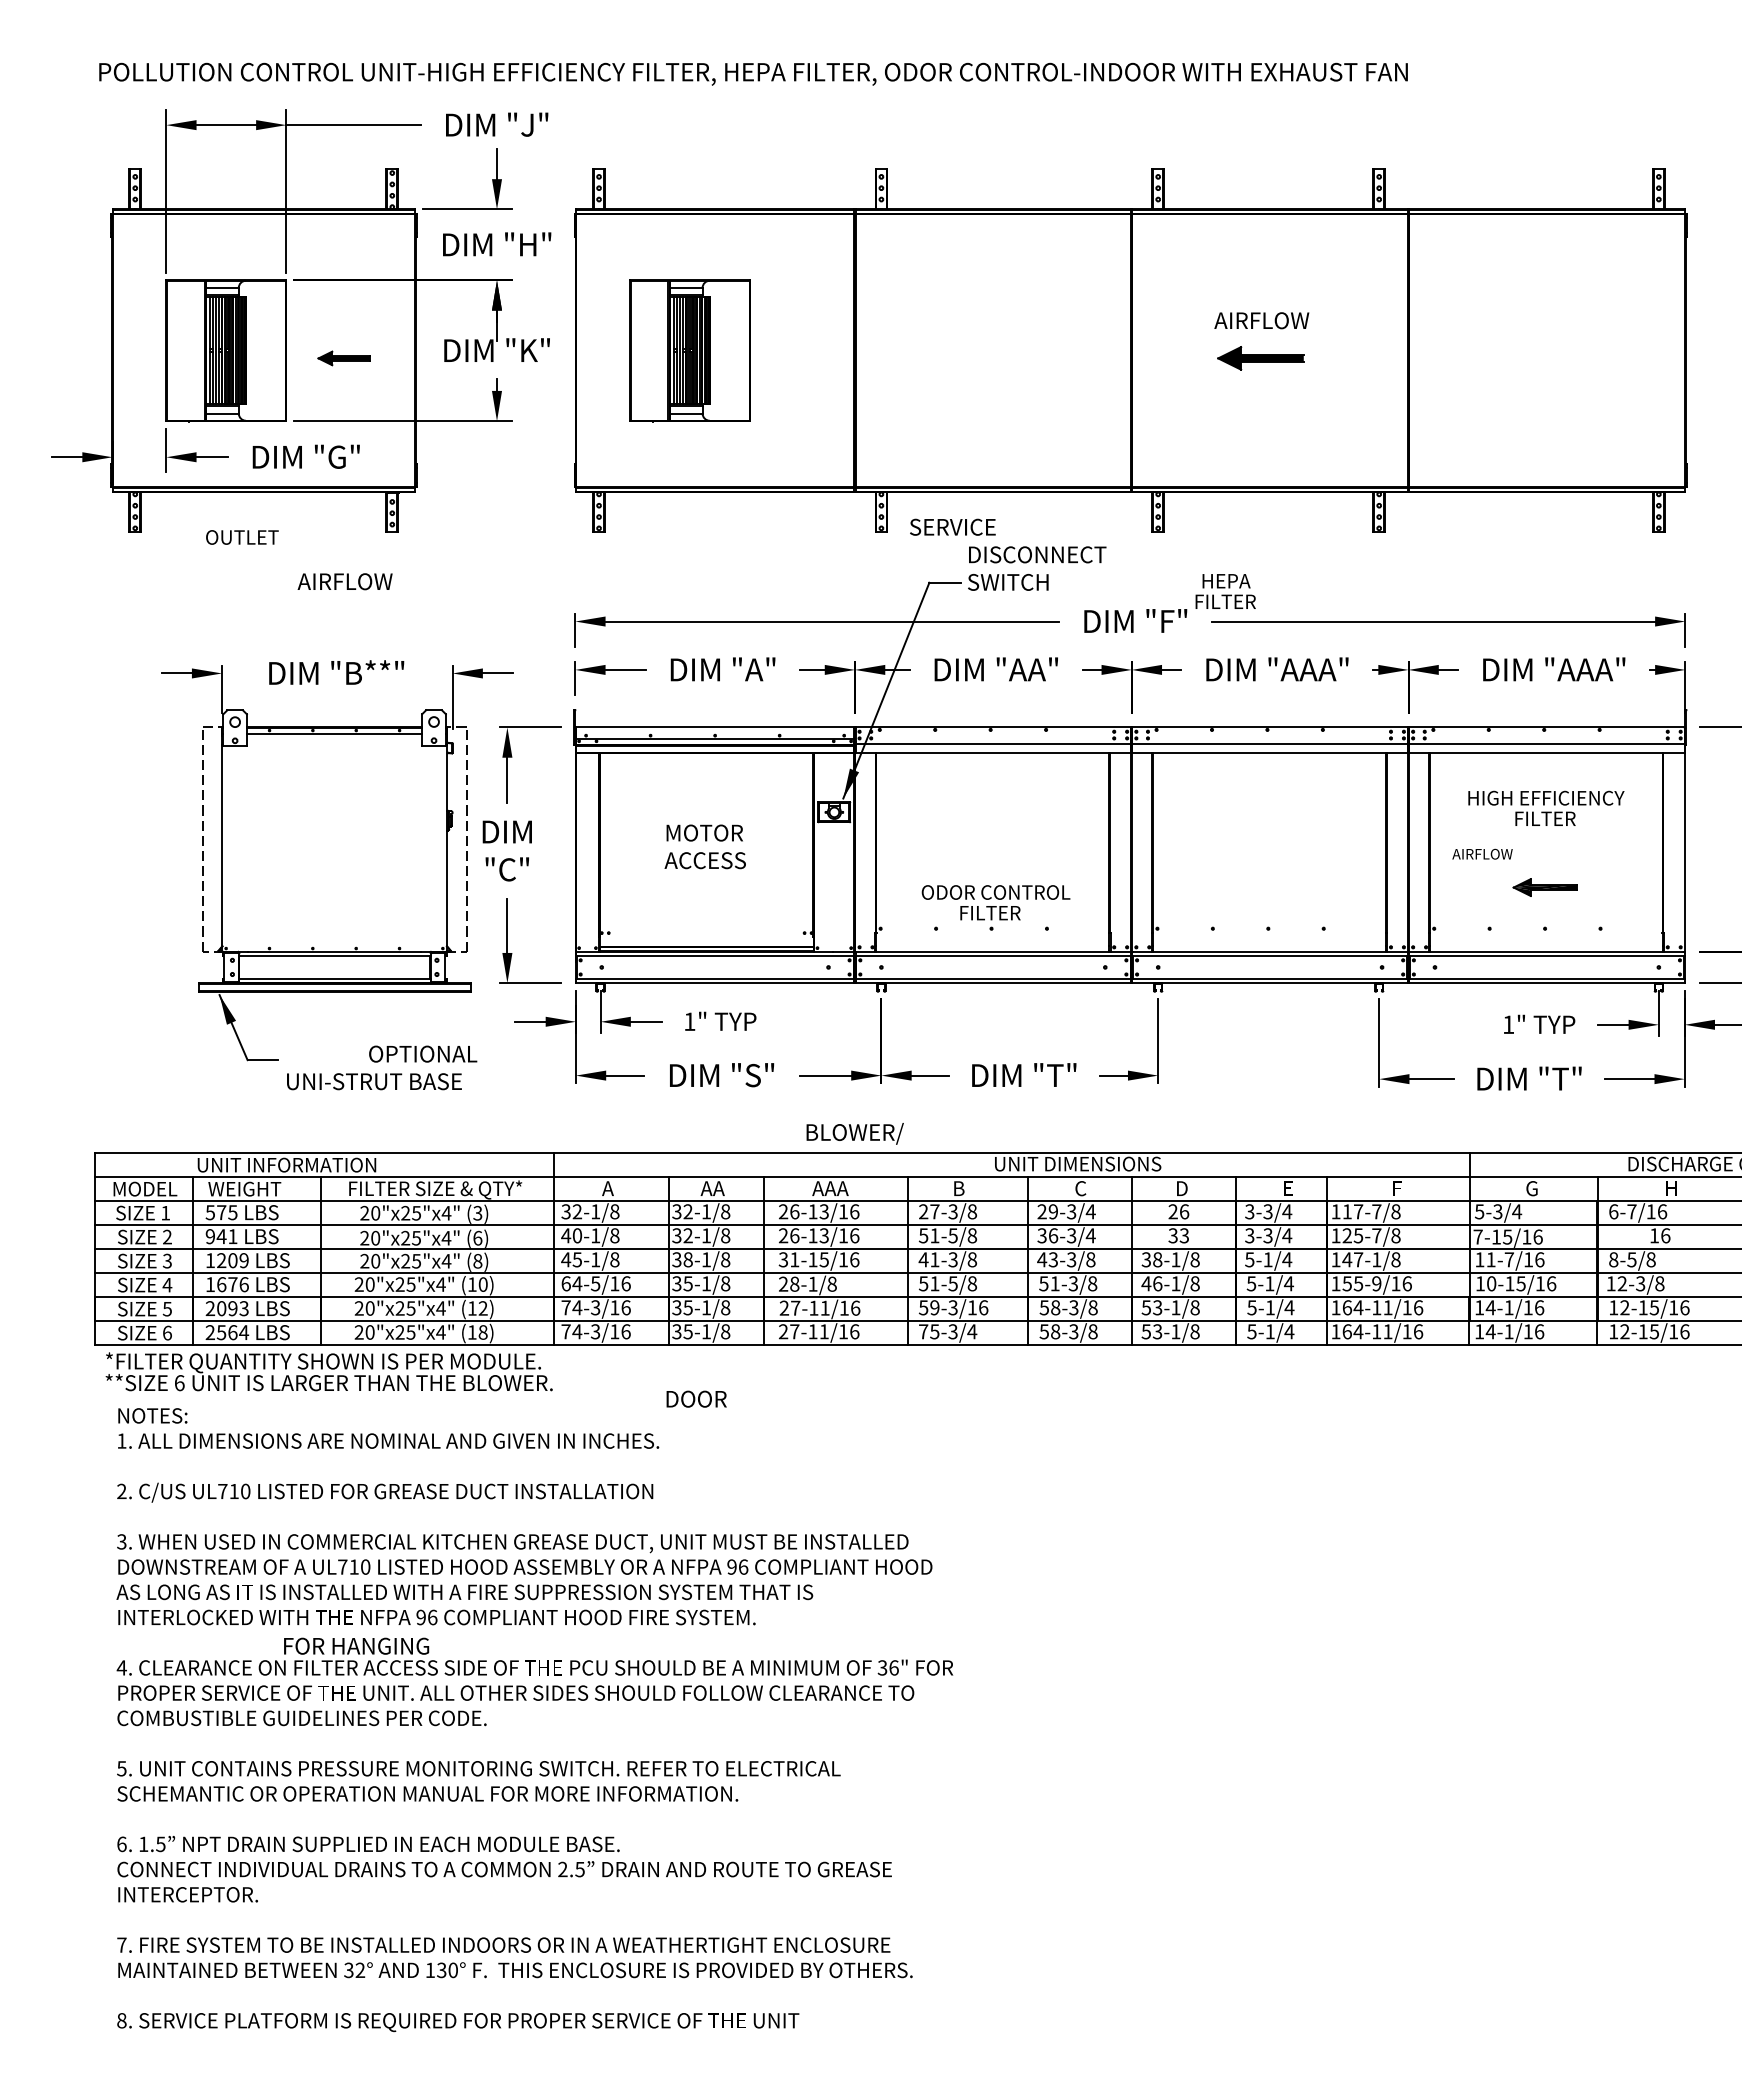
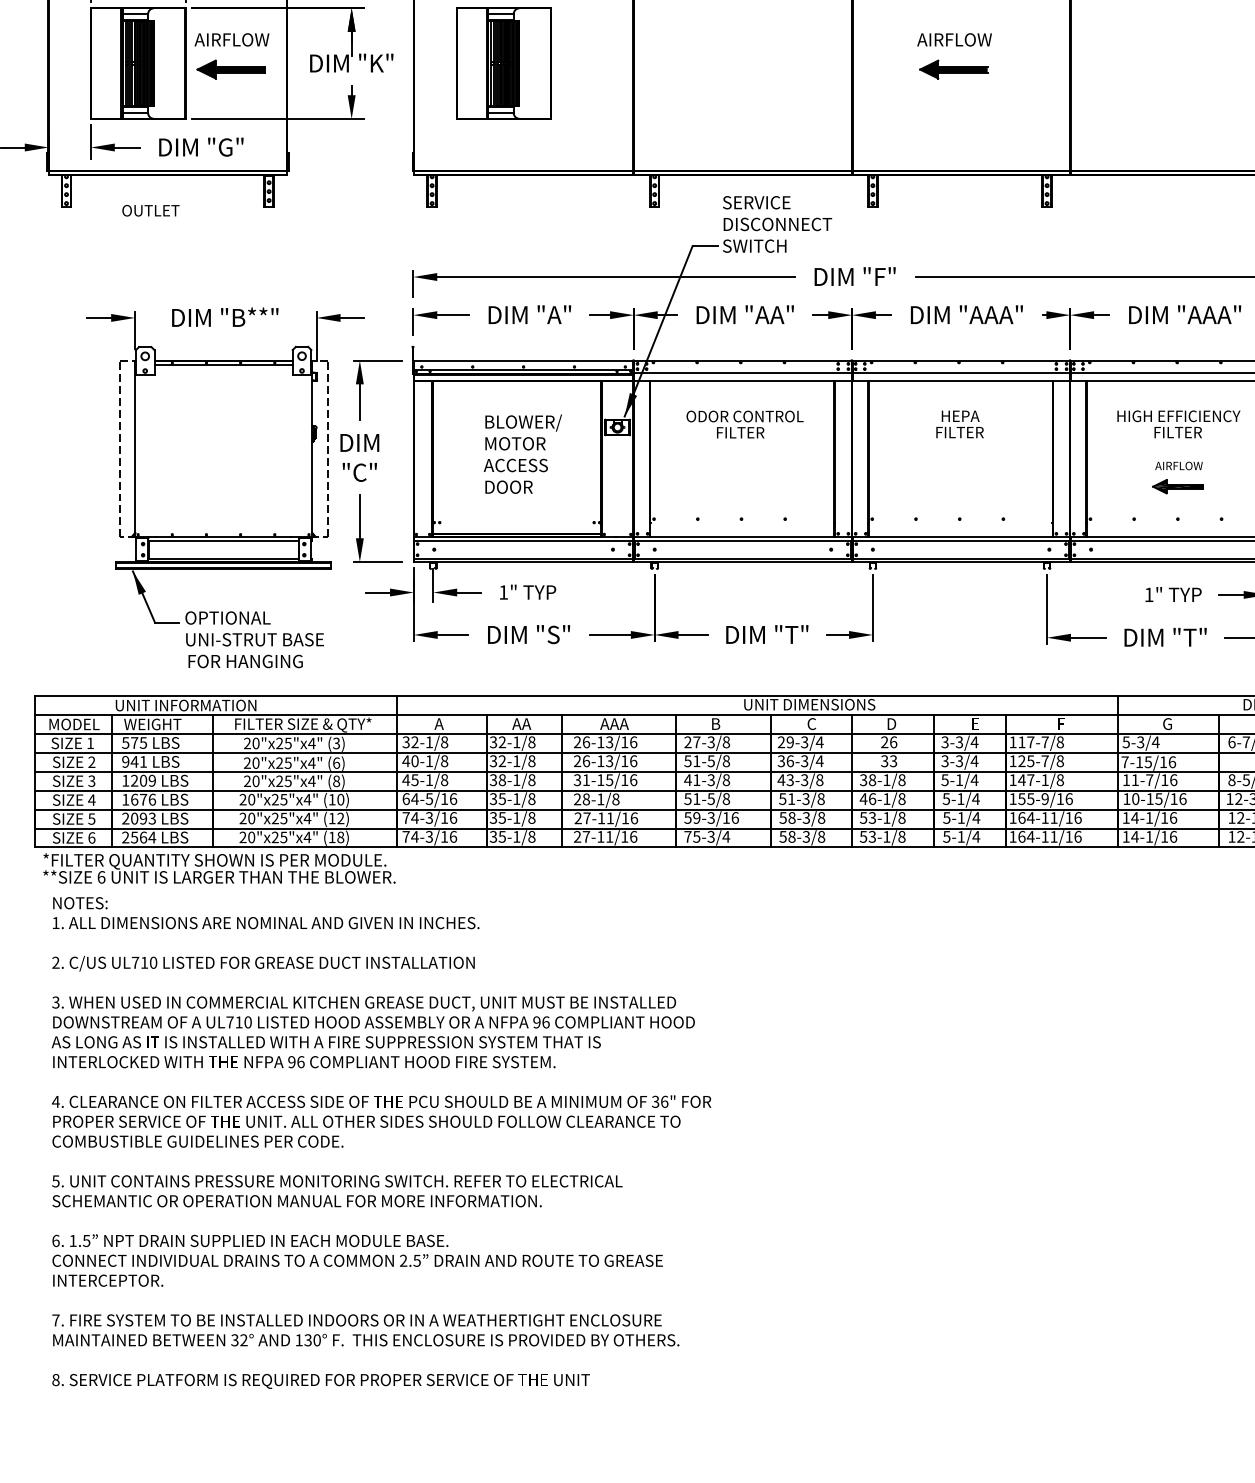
part: (343, 358) -> (230, 69), size x1.67
text: (952, 526) -> (756, 202), moved
text: (344, 581) -> (231, 39), moved
text: (1225, 591) -> (959, 424), moved
text: (1482, 853) -> (1178, 465), moved
text: (995, 902) -> (744, 424), moved
text: (423, 1053) -> (228, 617), moved
text: (854, 1133) -> (523, 422), moved
text: (696, 1398) -> (508, 486), moved
text: (356, 1645) -> (245, 660), moved

